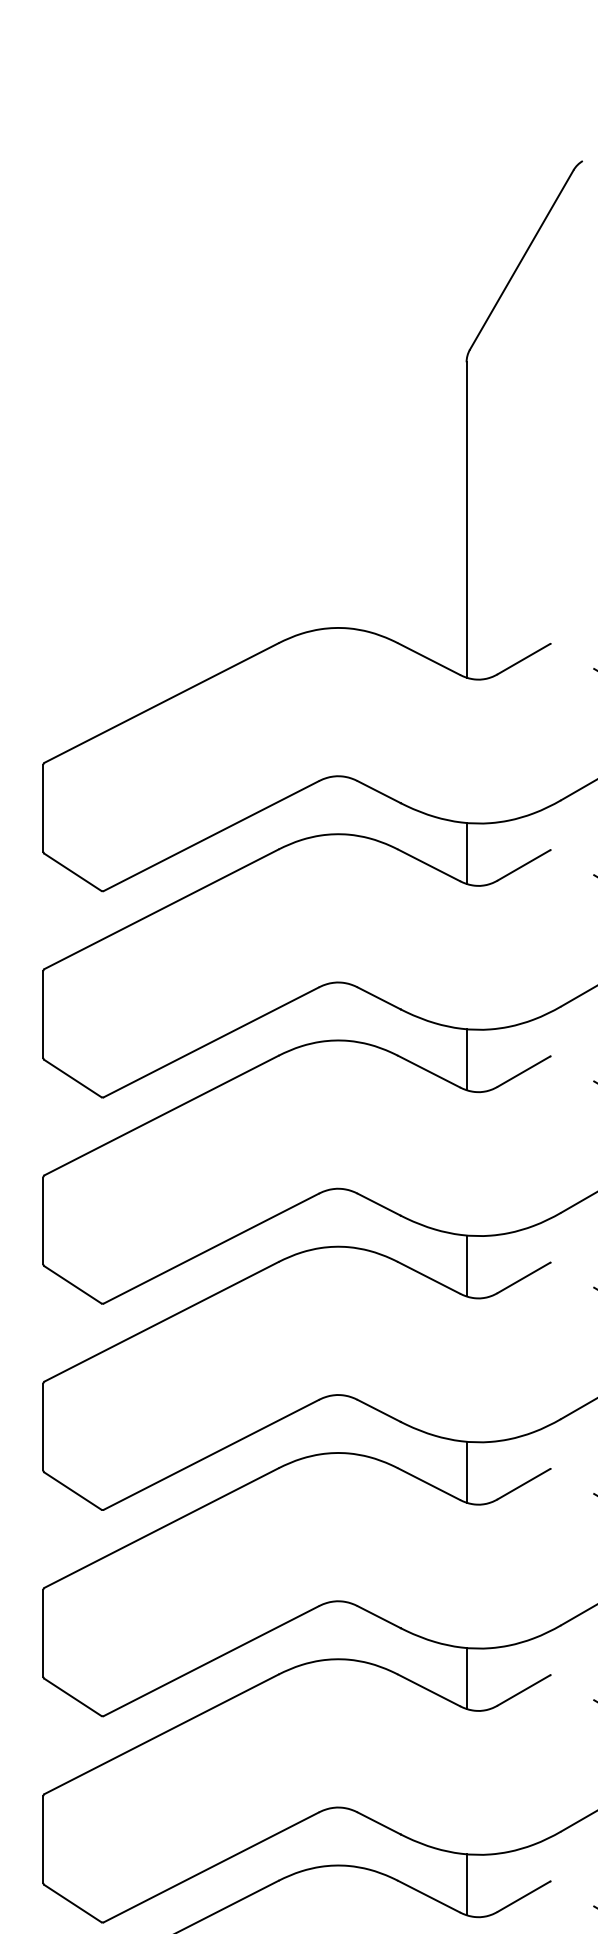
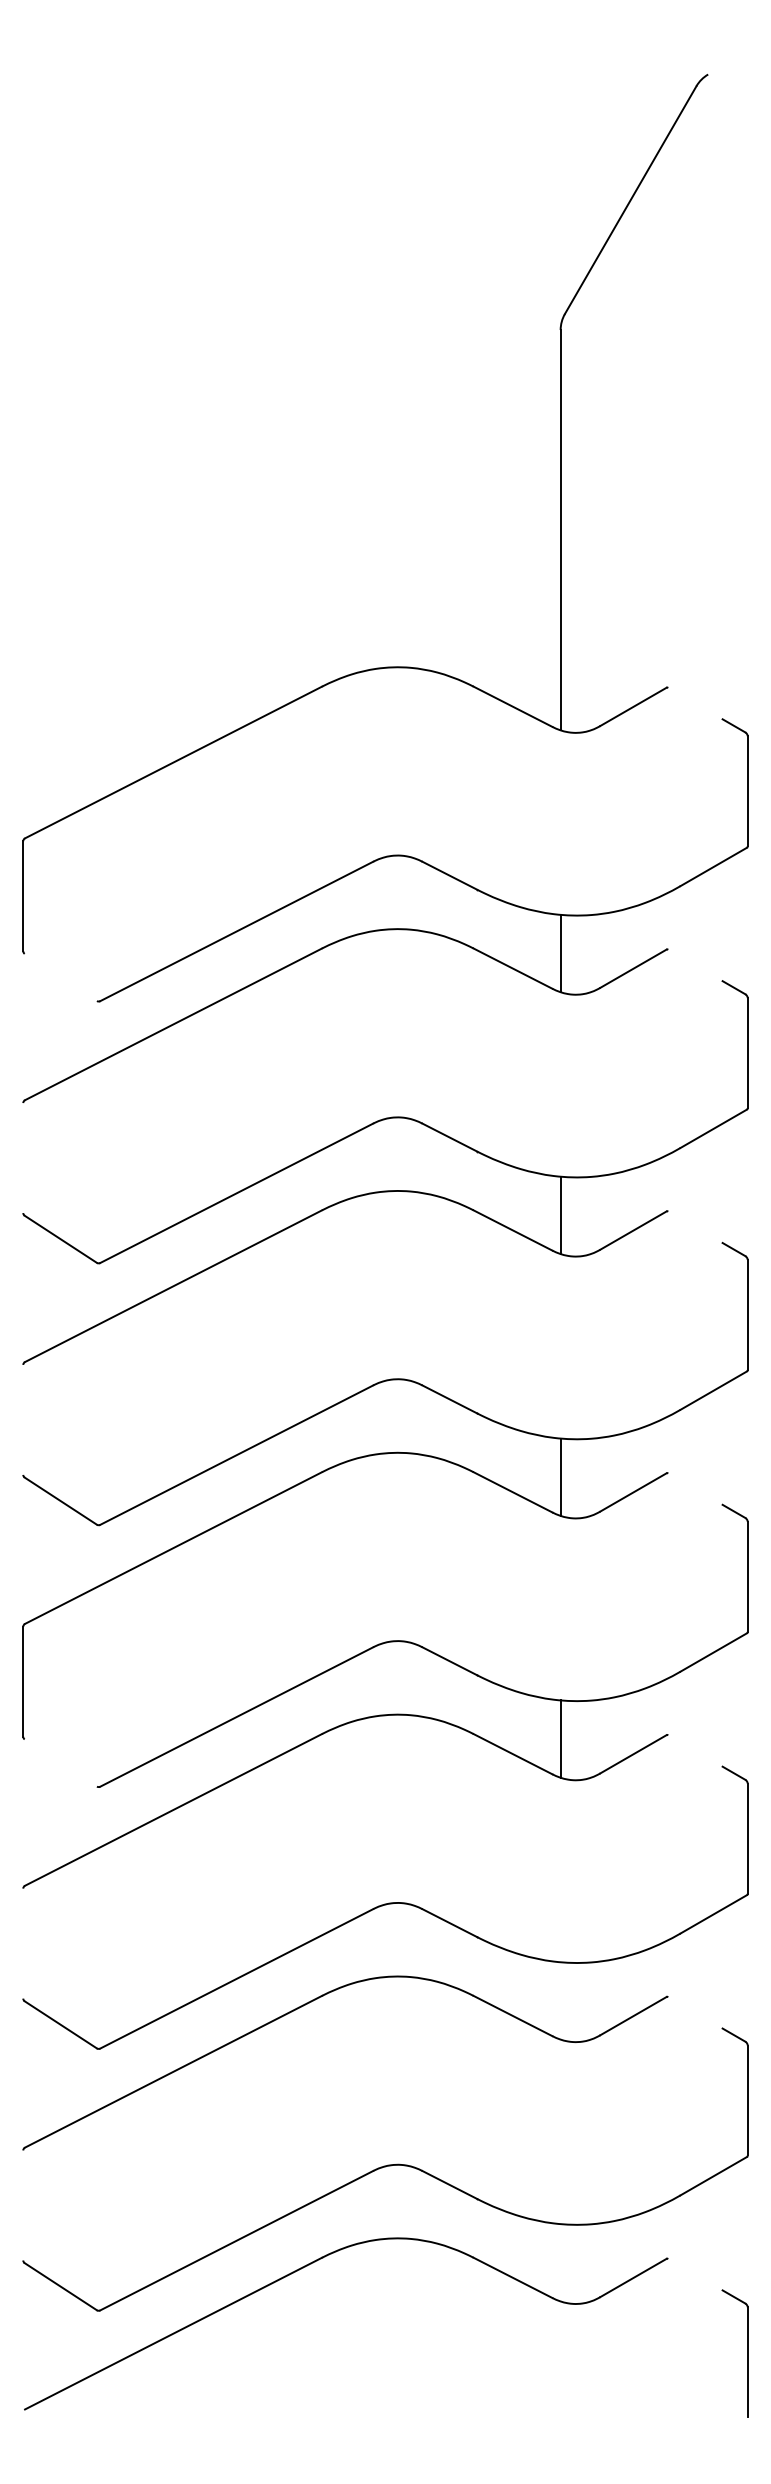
line: (72, 872) -> (60, 977), removed
line: (43, 1014) -> (23, 1158), removed
line: (43, 1220) -> (23, 1419), removed
line: (72, 1490) -> (60, 1762), removed
line: (43, 1633) -> (23, 1943), removed
line: (466, 1678) -> (560, 2000), removed
line: (43, 1839) -> (23, 2205), removed
line: (466, 1884) -> (560, 2262), removed

